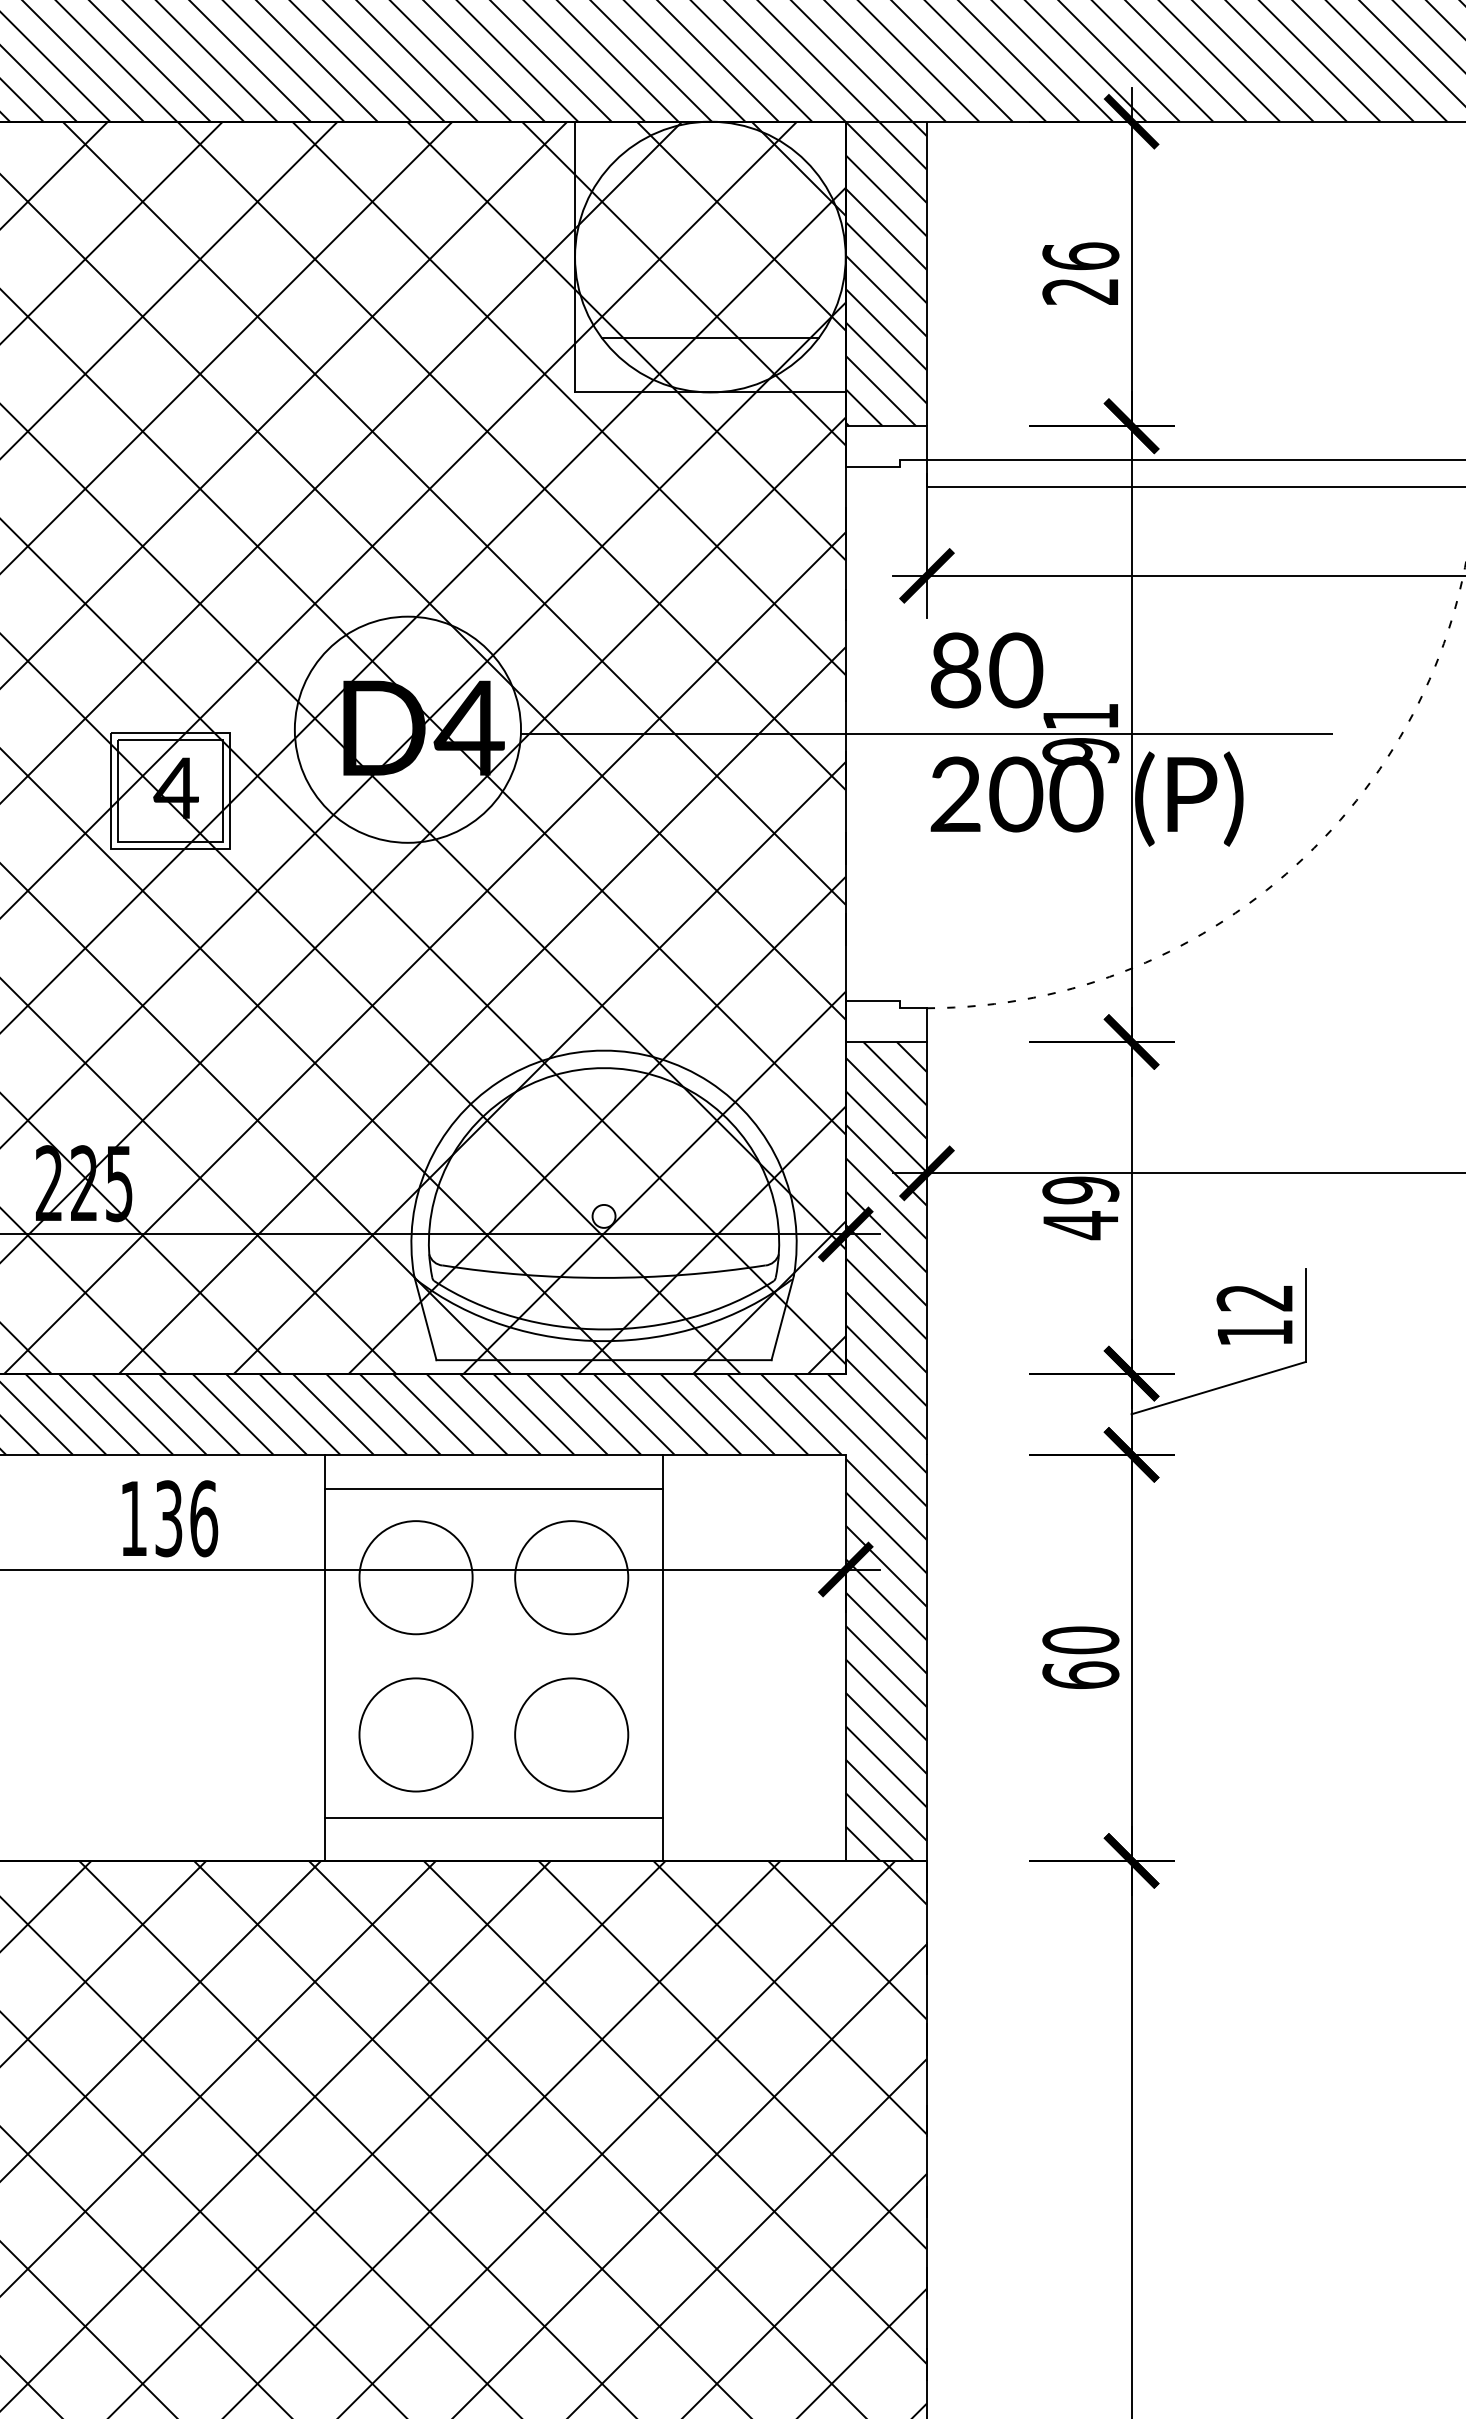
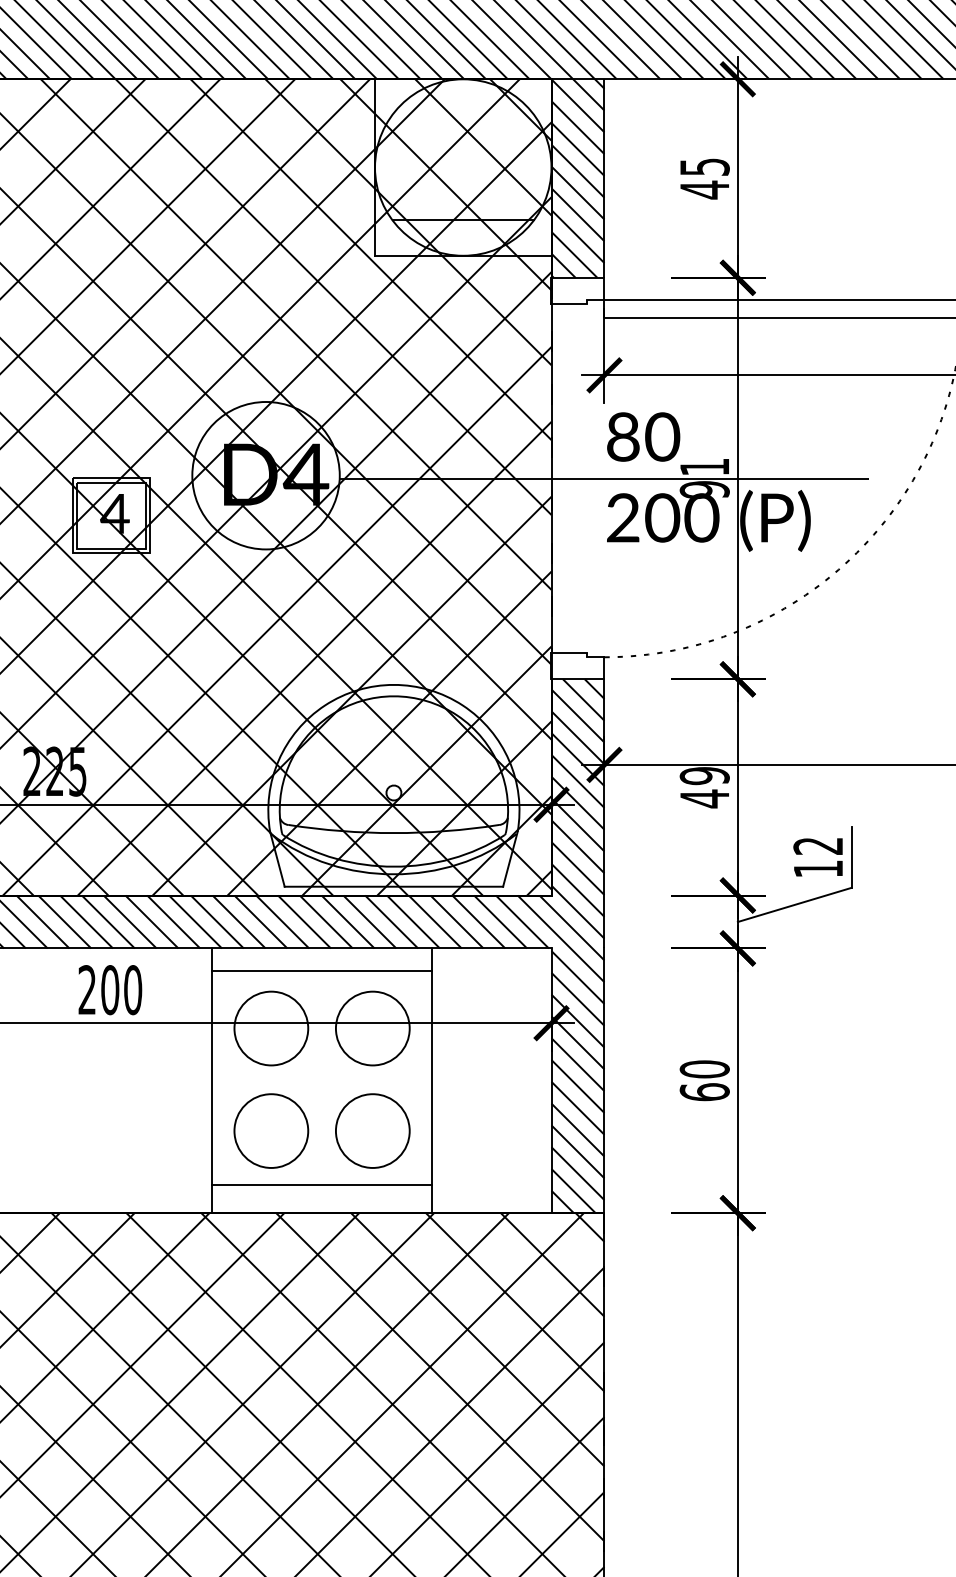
text: (1080, 273) -> (704, 178), 26 -> 45
text: (169, 1519) -> (110, 990), 136 -> 200

